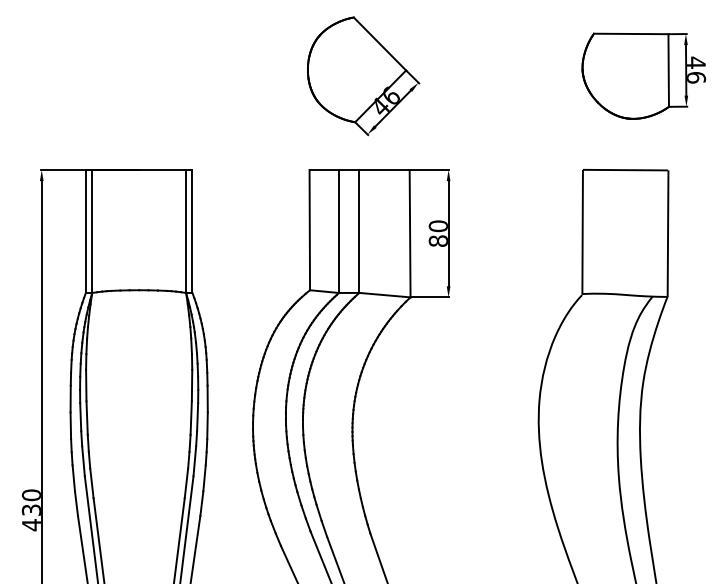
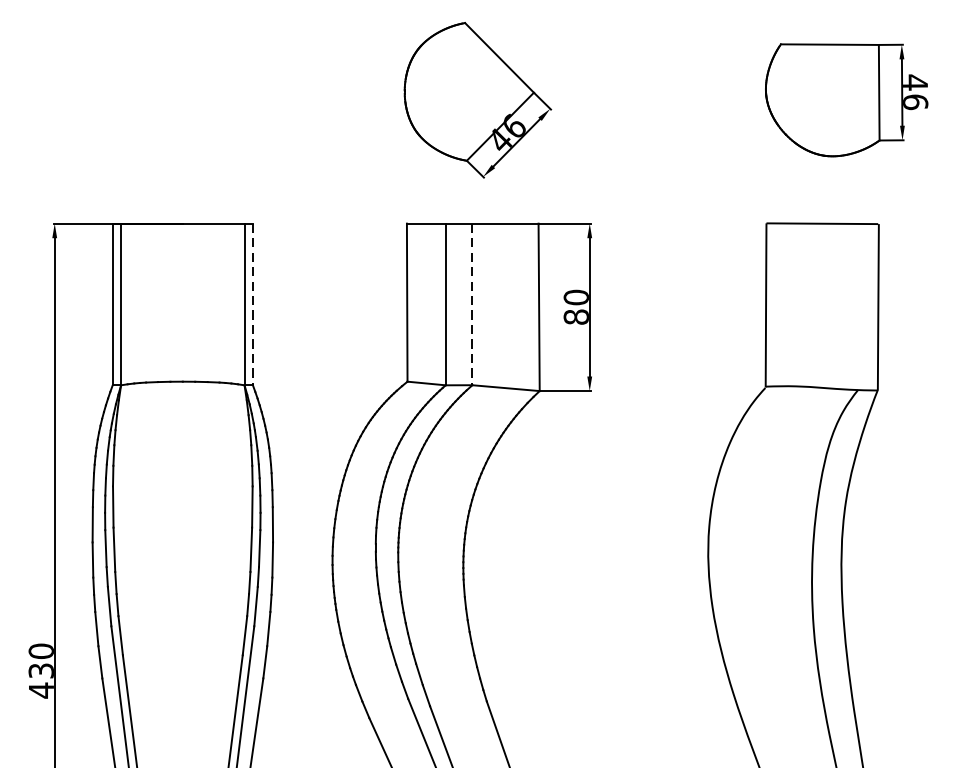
line: (192, 232) -> (252, 305), solid -> dashed
line: (359, 232) -> (472, 305), solid -> dashed

